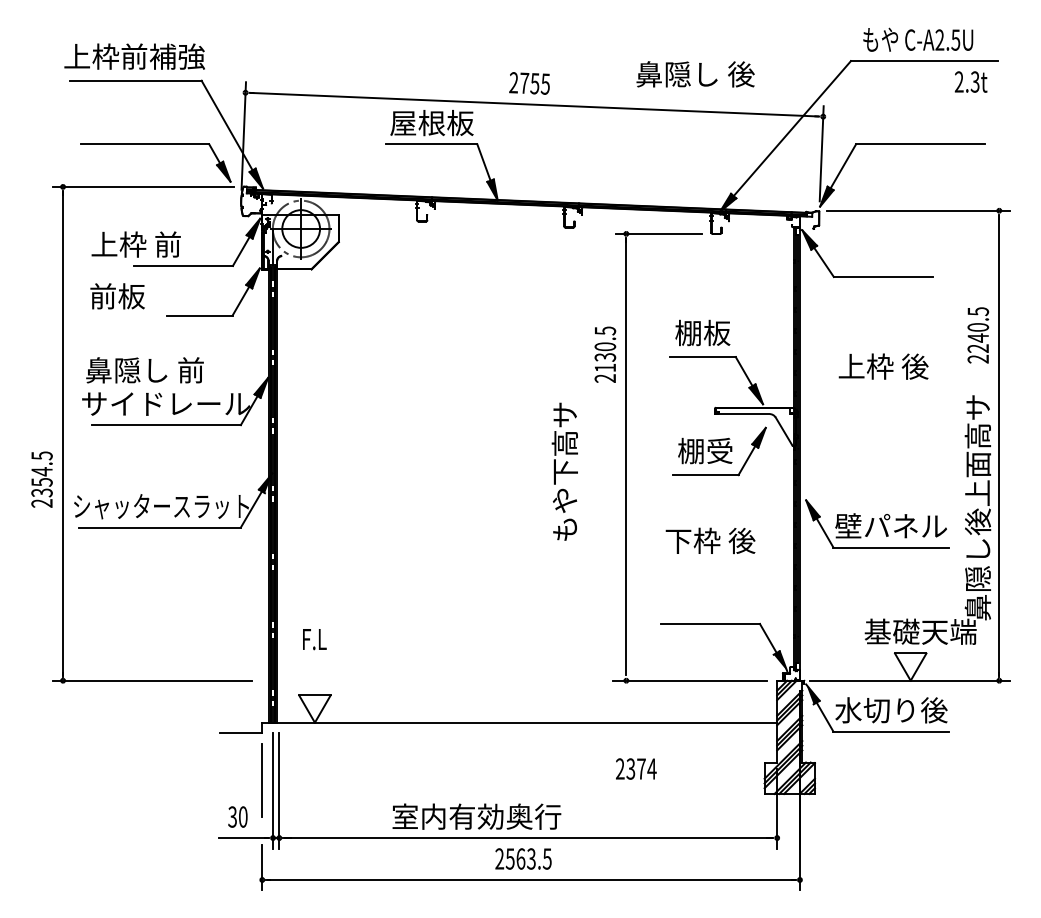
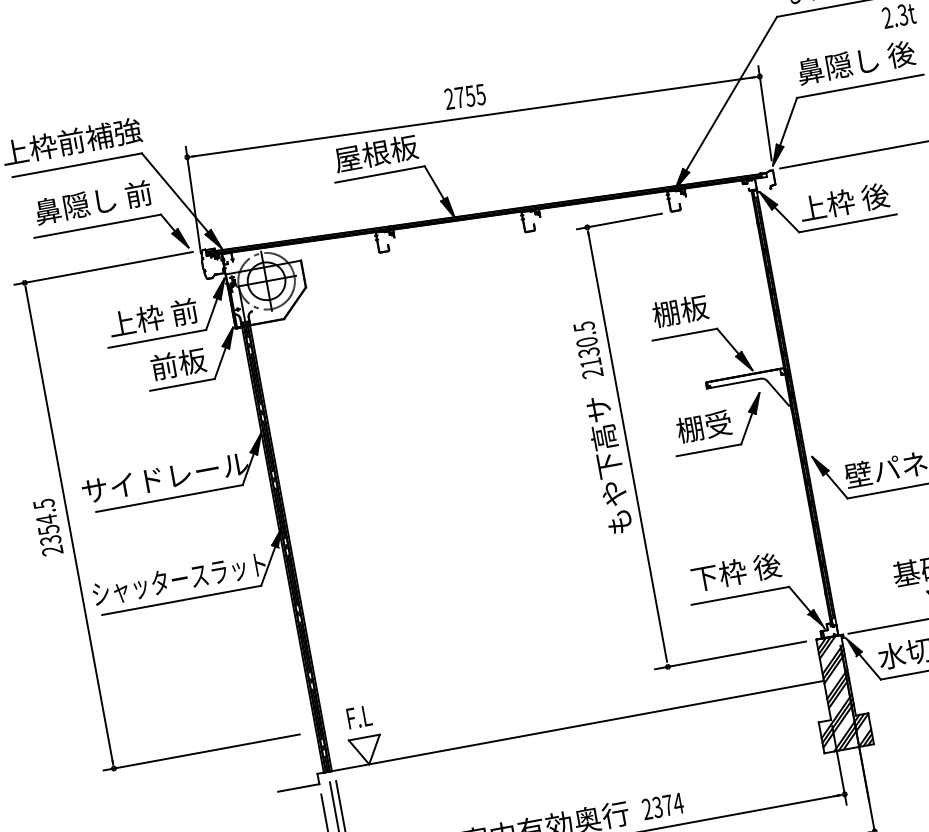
text: (695, 74) -> (856, 62), moved
text: (135, 244) -> (152, 317), moved
text: (117, 296) -> (178, 364), moved
text: (883, 366) -> (844, 202), moved
text: (144, 370) -> (92, 202), moved
text: (564, 471) -> (608, 465), moved
text: (41, 479) -> (47, 527), moved
text: (710, 540) -> (736, 571), moved
text: (314, 639) -> (359, 717), moved
text: (636, 768) -> (663, 805), moved

